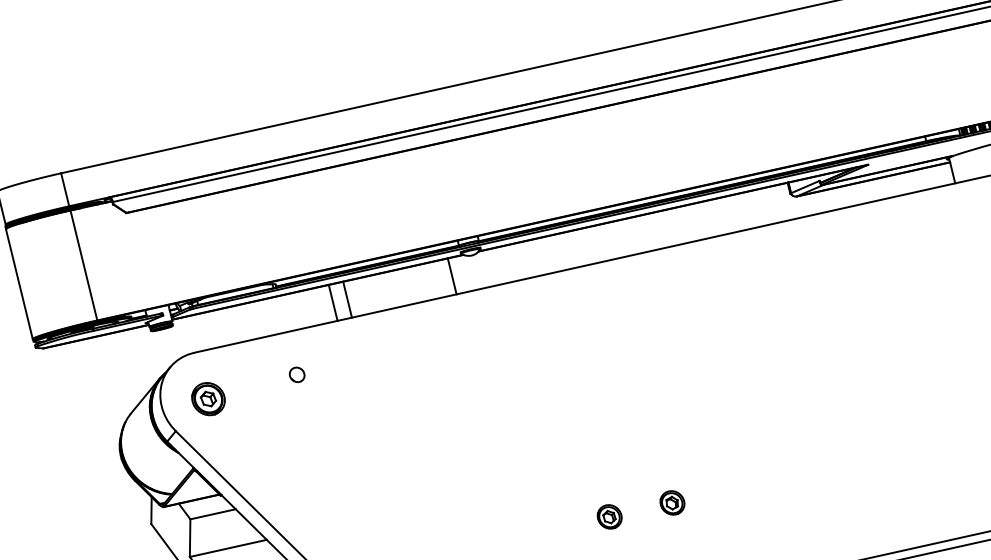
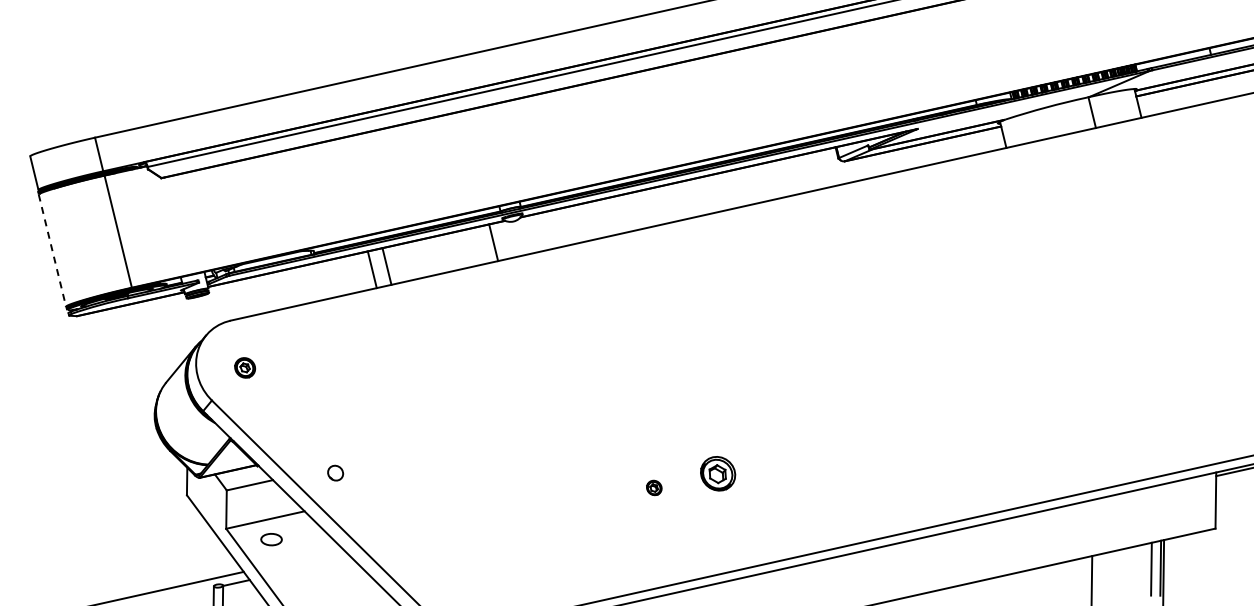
line: (19, 283) -> (52, 250), solid -> dashed
part: (297, 374) -> (335, 472), moved
part: (207, 398) -> (244, 367), size x0.6
part: (672, 502) -> (718, 473), size x1.4
part: (609, 516) -> (654, 487), size x0.6

